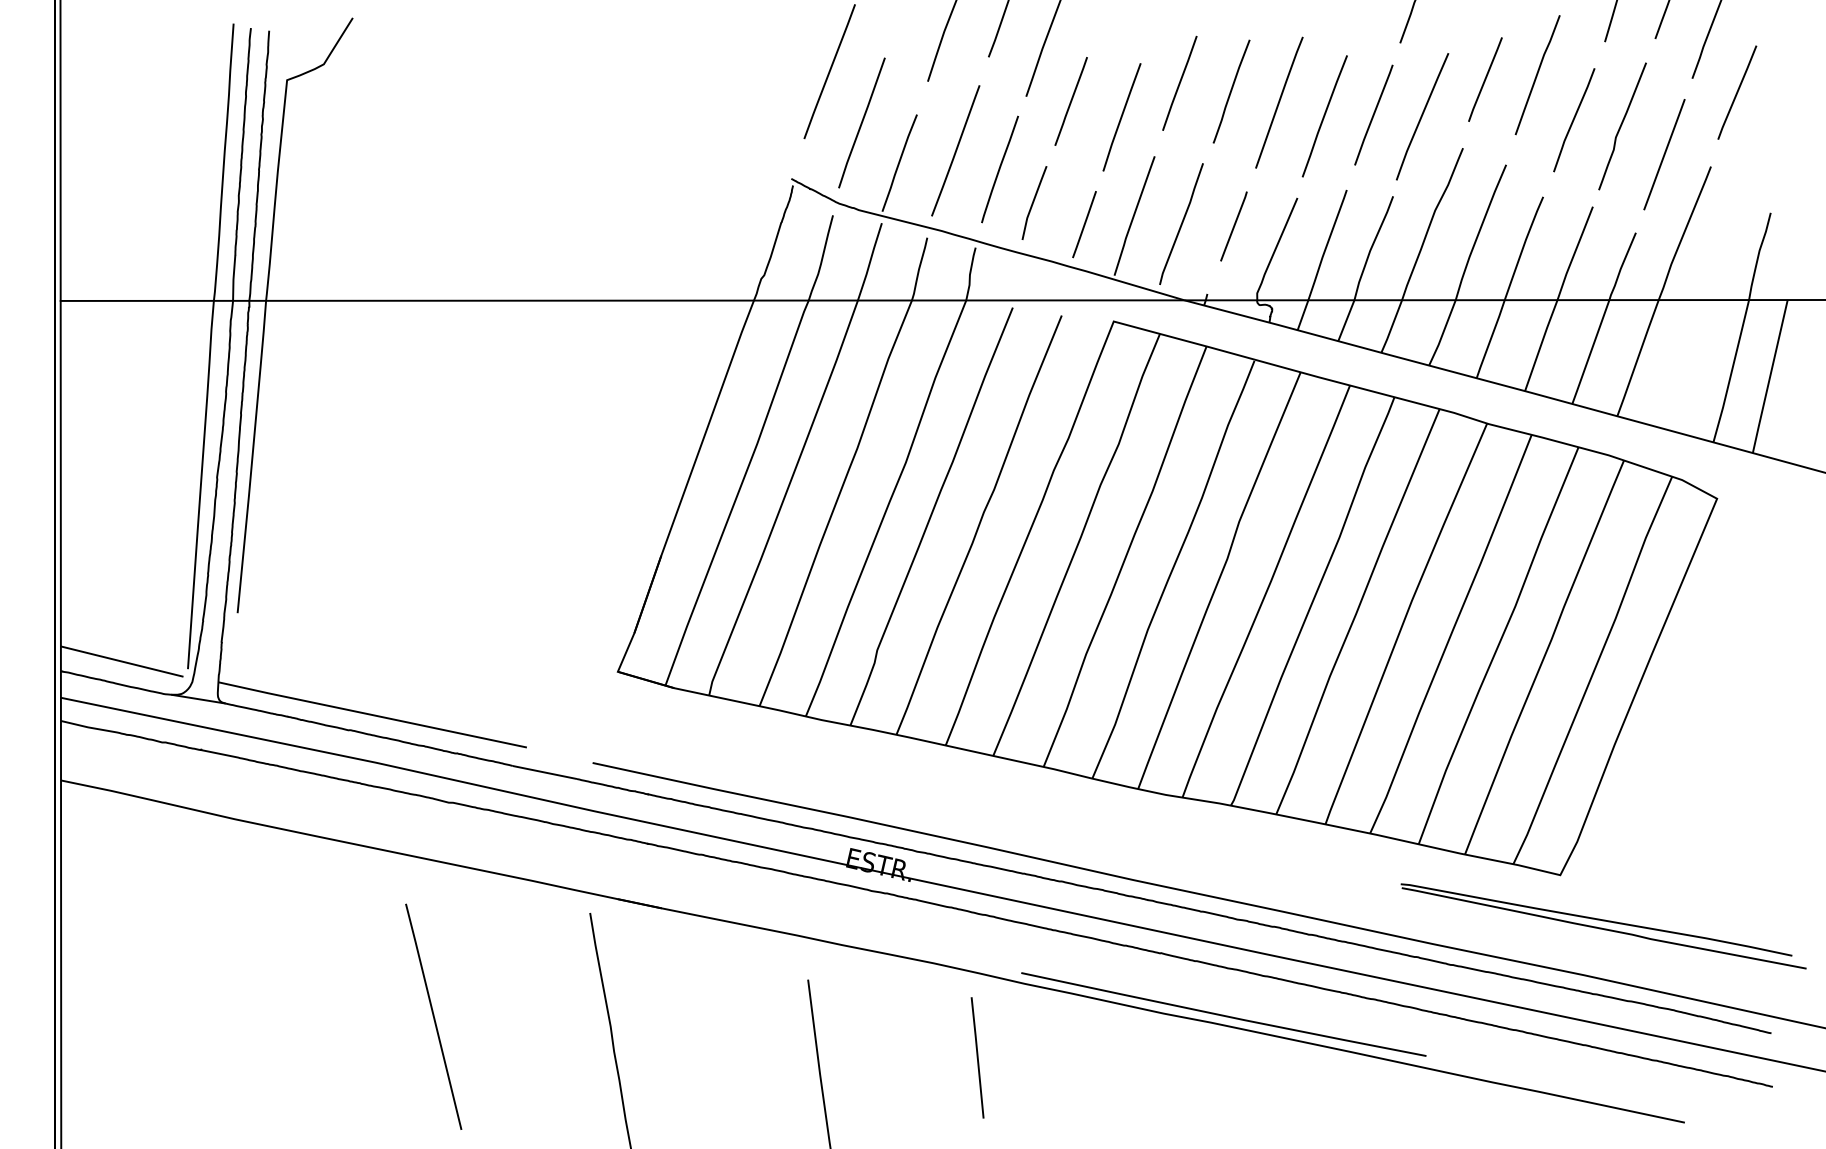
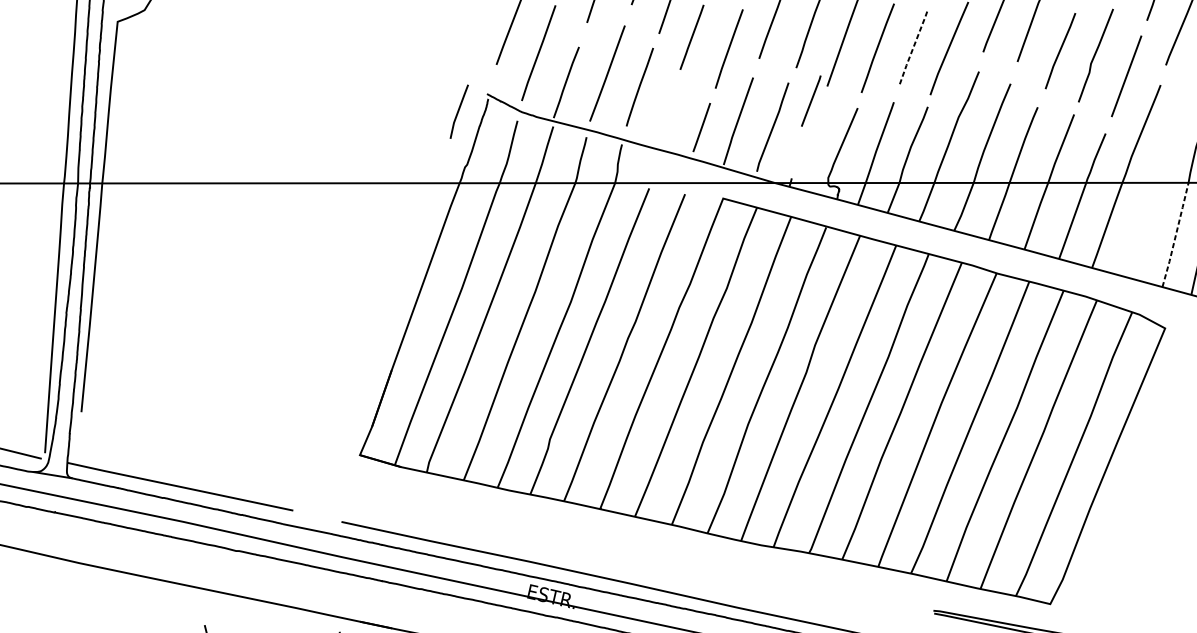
line: (1373, 115) -> (913, 47), solid -> dashed
line: (1034, 201) -> (459, 110), moved
line: (1233, 226) -> (810, 101), moved
line: (1731, 371) -> (1175, 235), solid -> dashed

